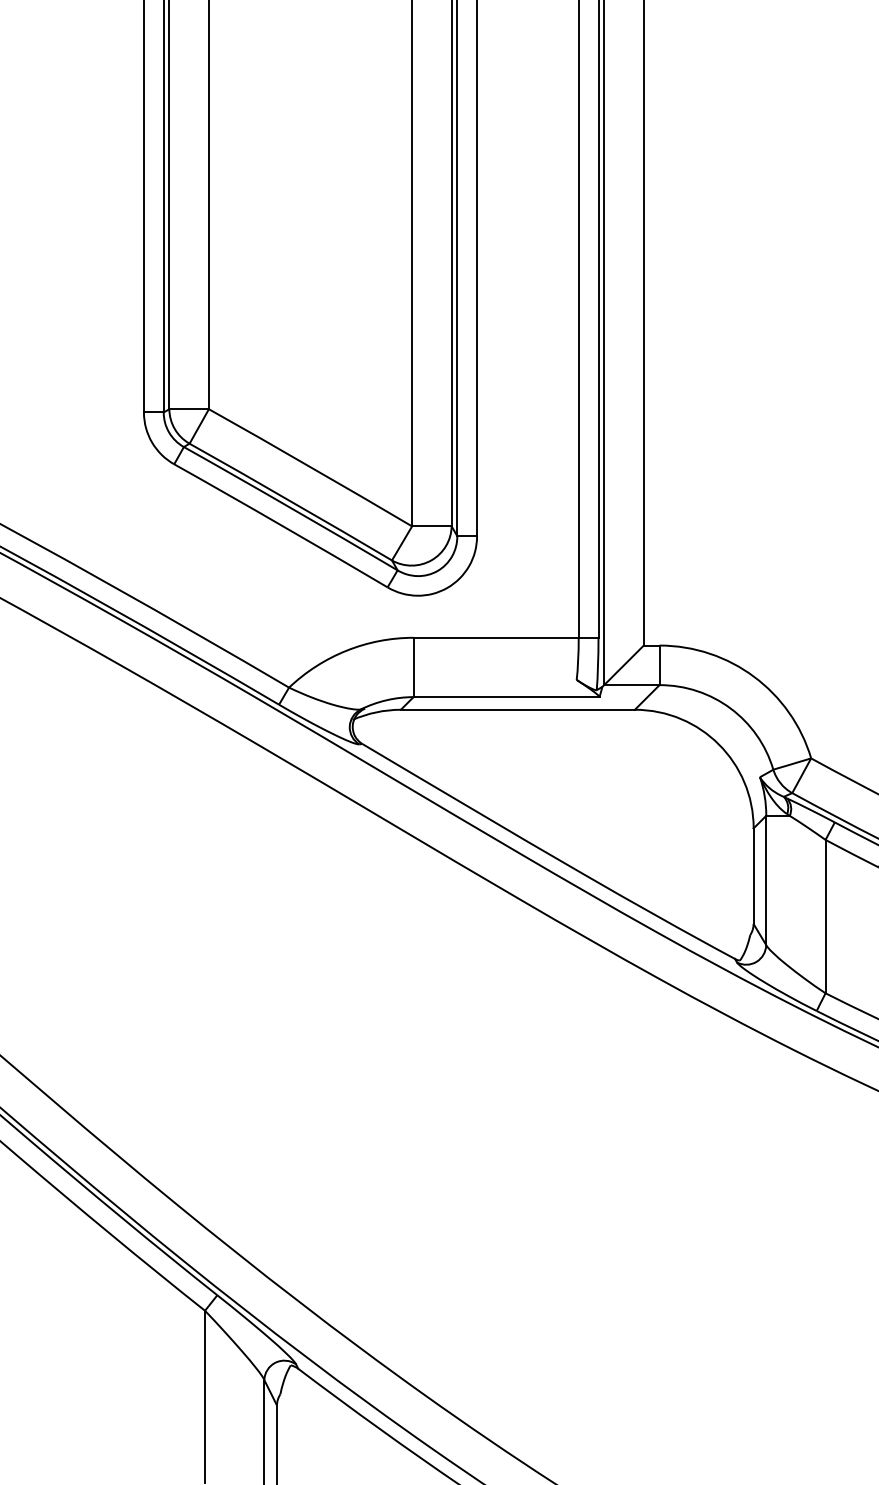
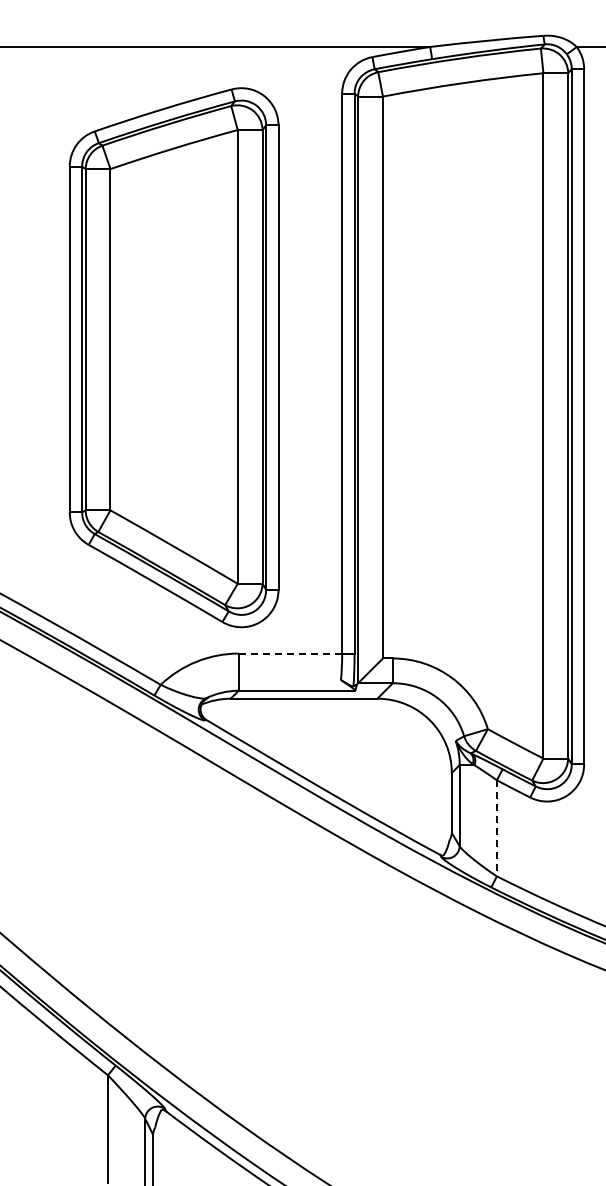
line: (496, 637) -> (290, 653), solid -> dashed
line: (824, 916) -> (496, 828), solid -> dashed

